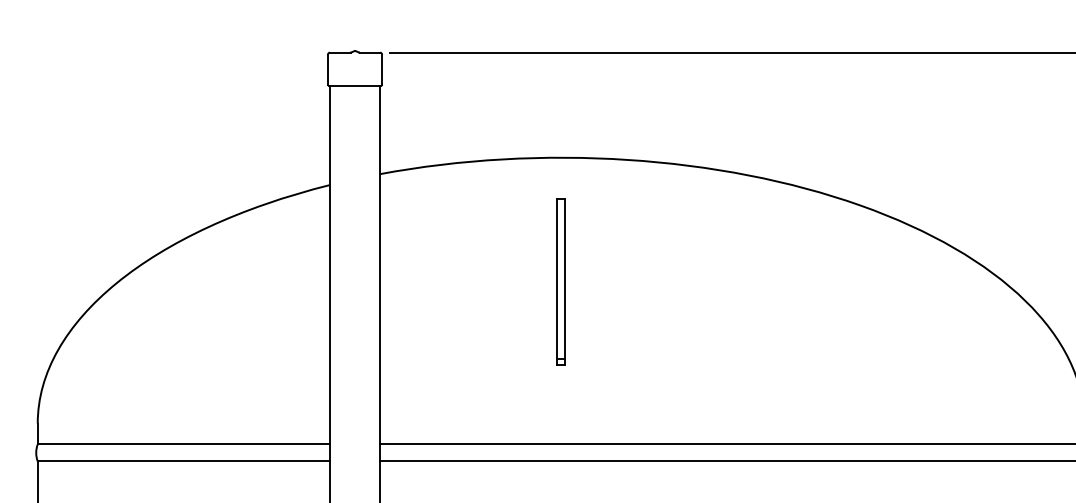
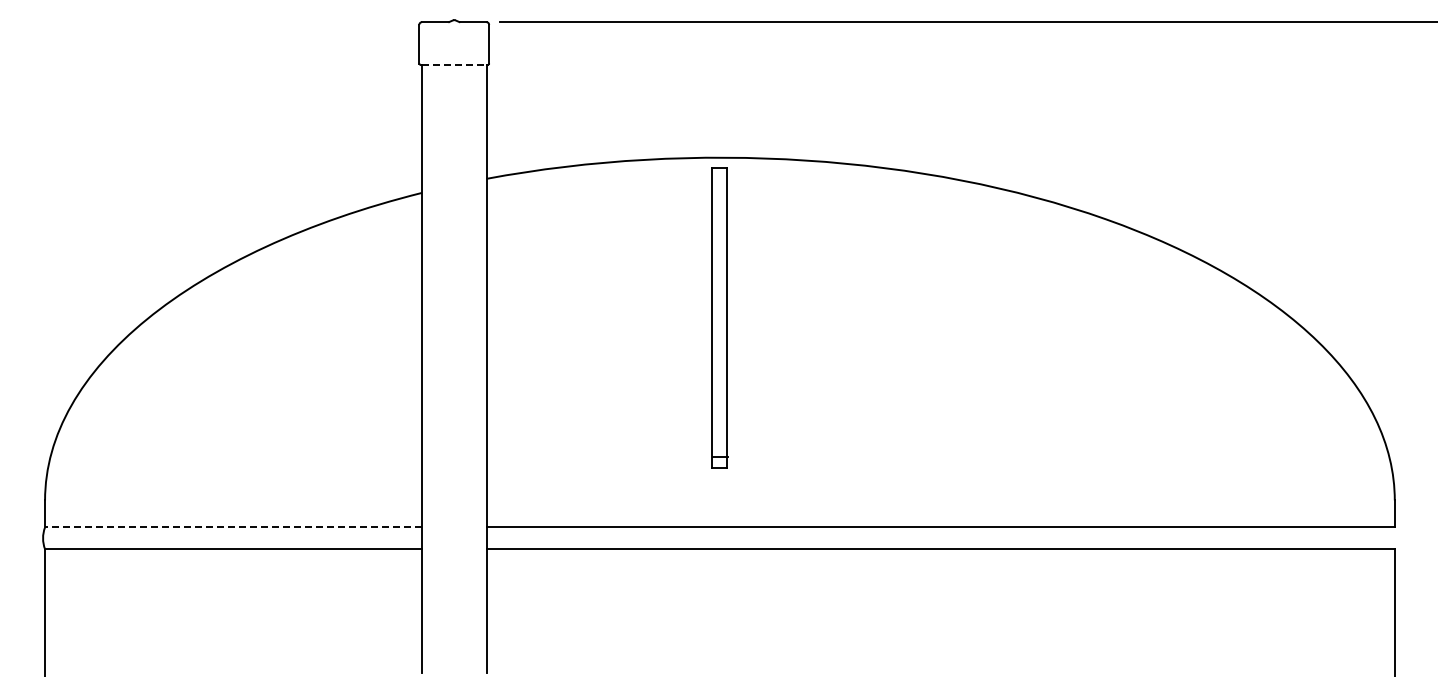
line: (355, 85) -> (454, 64), solid -> dashed
part: (561, 281) -> (720, 317), size x1.4
line: (183, 444) -> (233, 527), solid -> dashed

